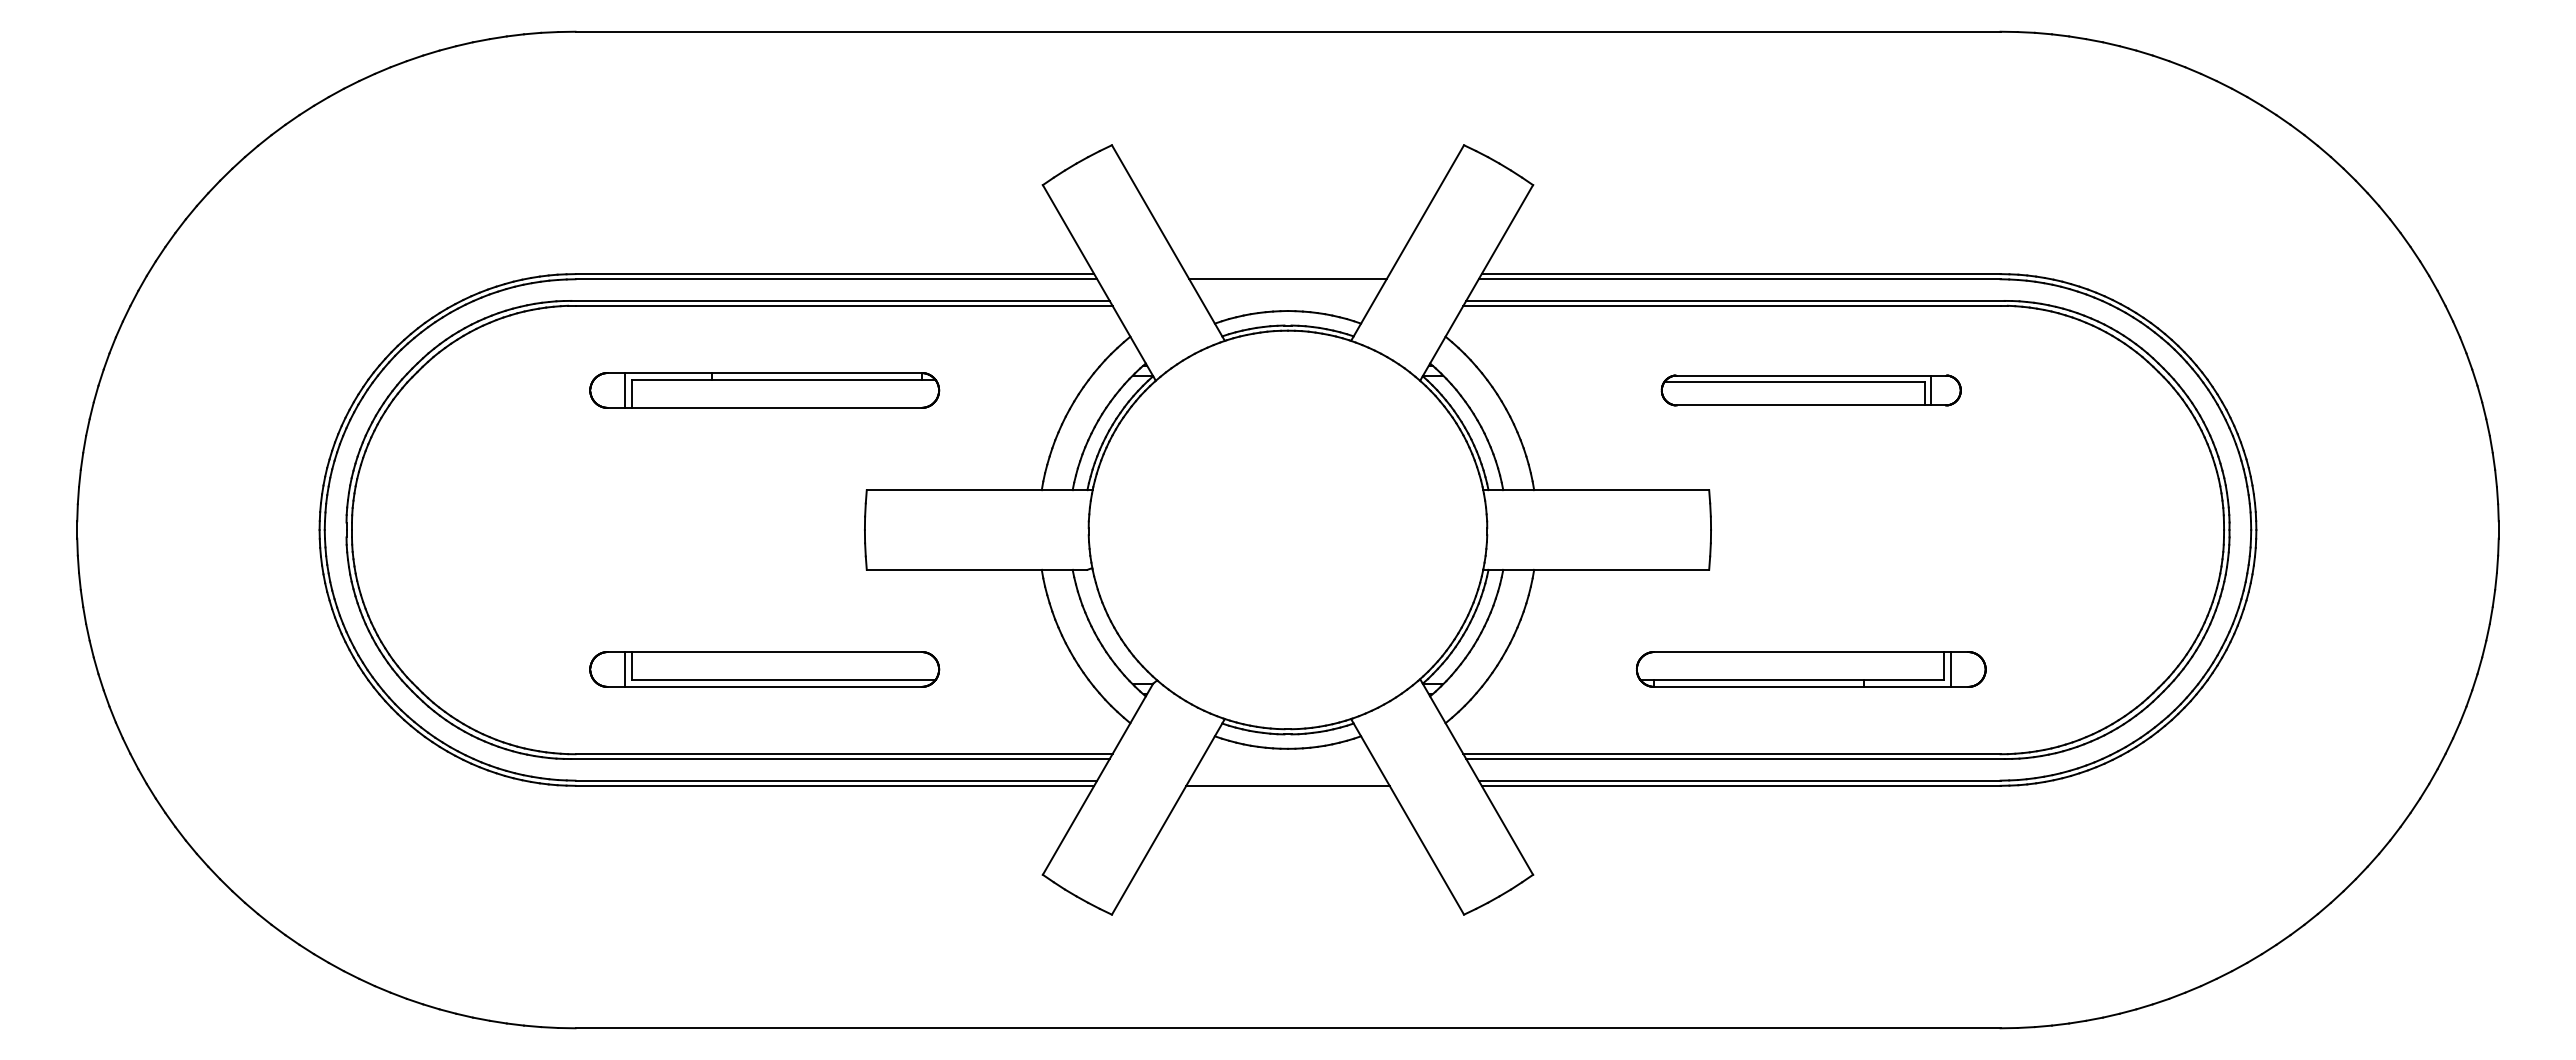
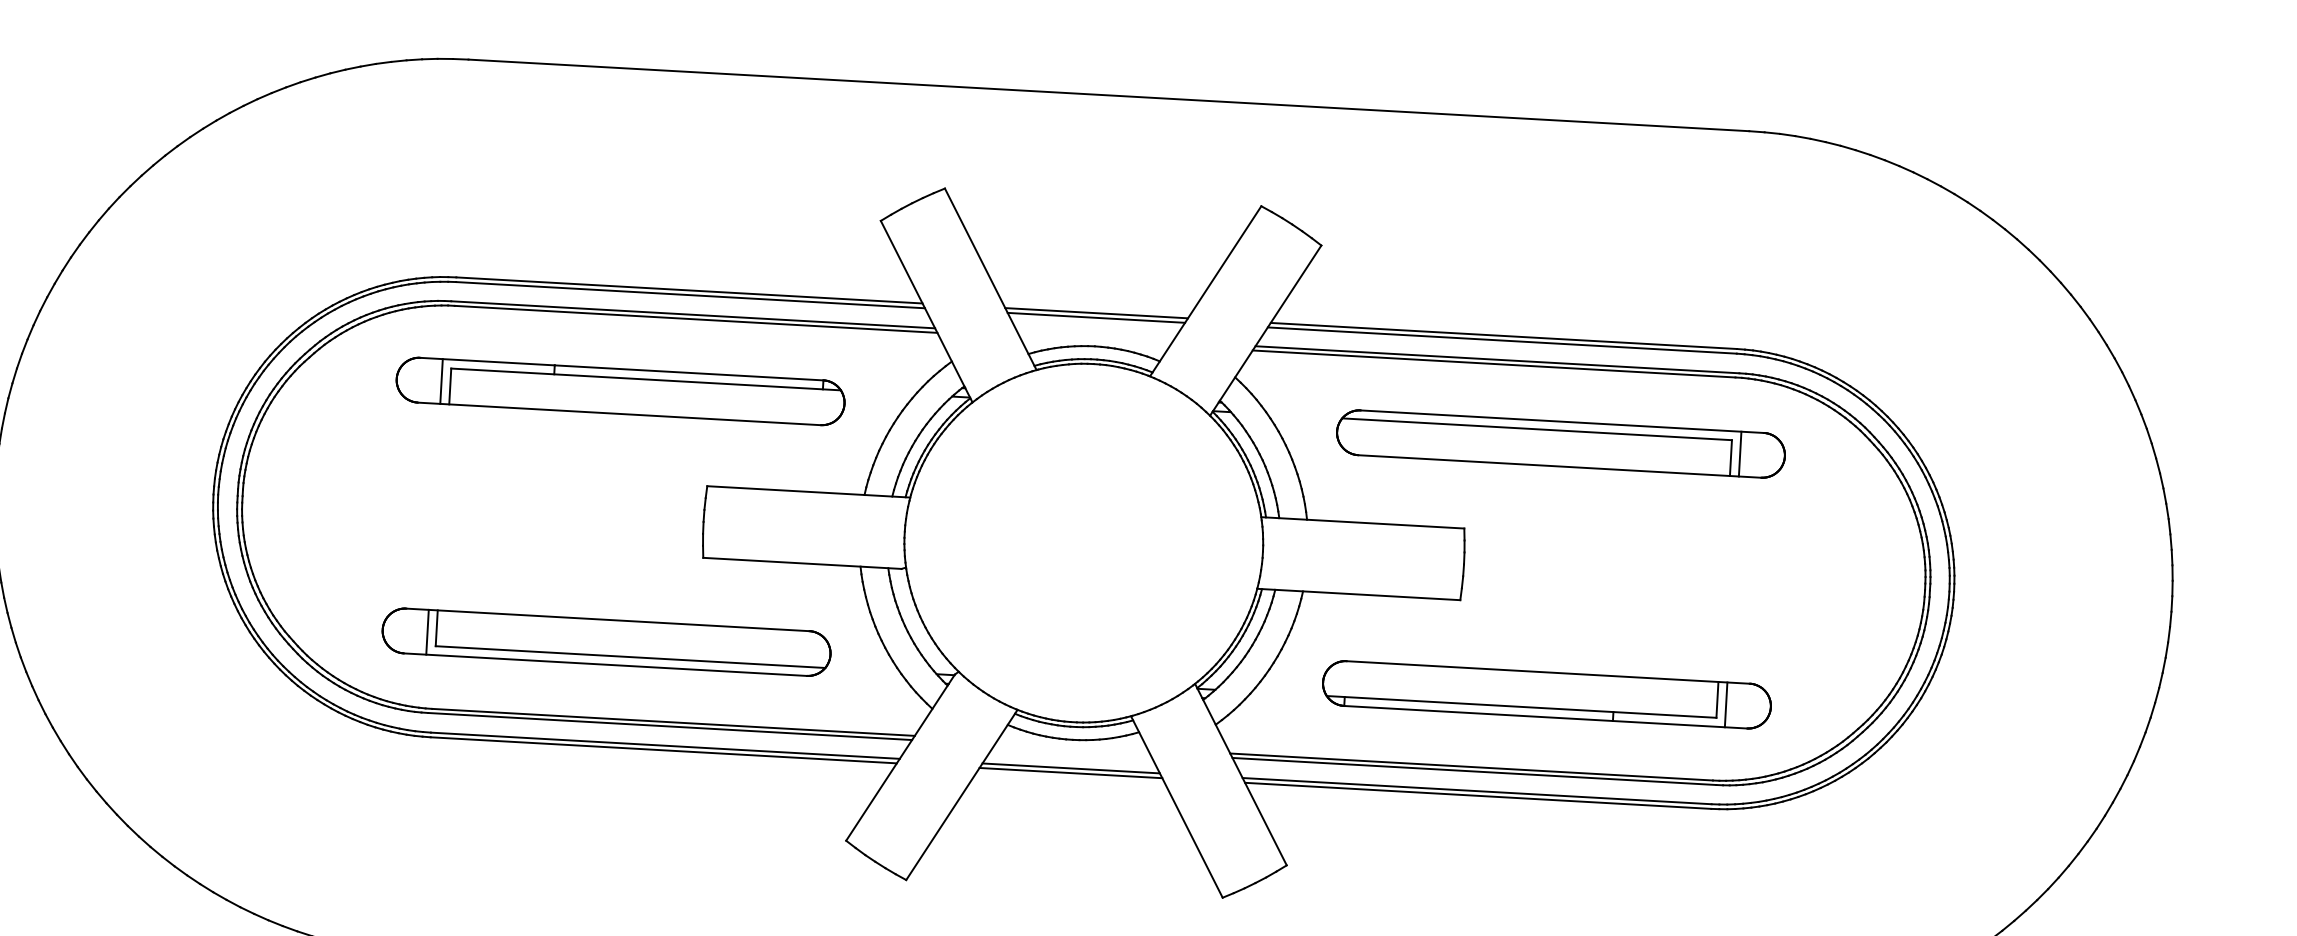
line: (1287, 274) -> (1096, 313), added
part: (764, 390) -> (620, 391), size x1.43
part: (1811, 390) -> (1561, 444), size x1.67
part: (764, 669) -> (606, 642), size x1.43
part: (1811, 669) -> (1547, 694), size x1.43
line: (1287, 780) -> (1070, 768), added

